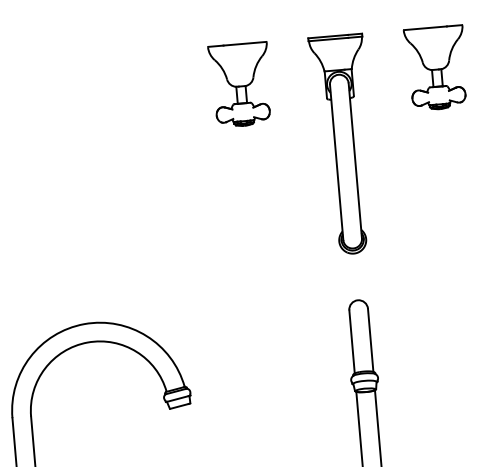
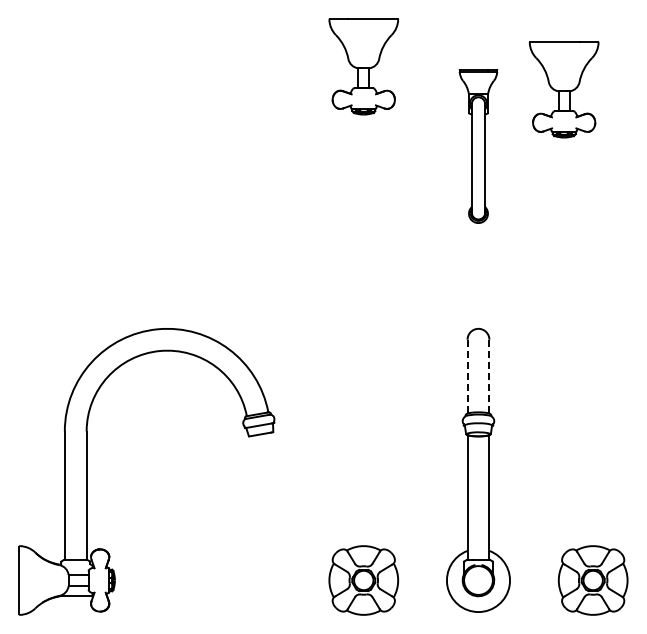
part: (435, 68) -> (563, 89), moved
part: (344, 144) -> (478, 146), size x0.6
line: (370, 340) -> (489, 376), solid -> dashed
line: (351, 341) -> (467, 376), solid -> dashed

